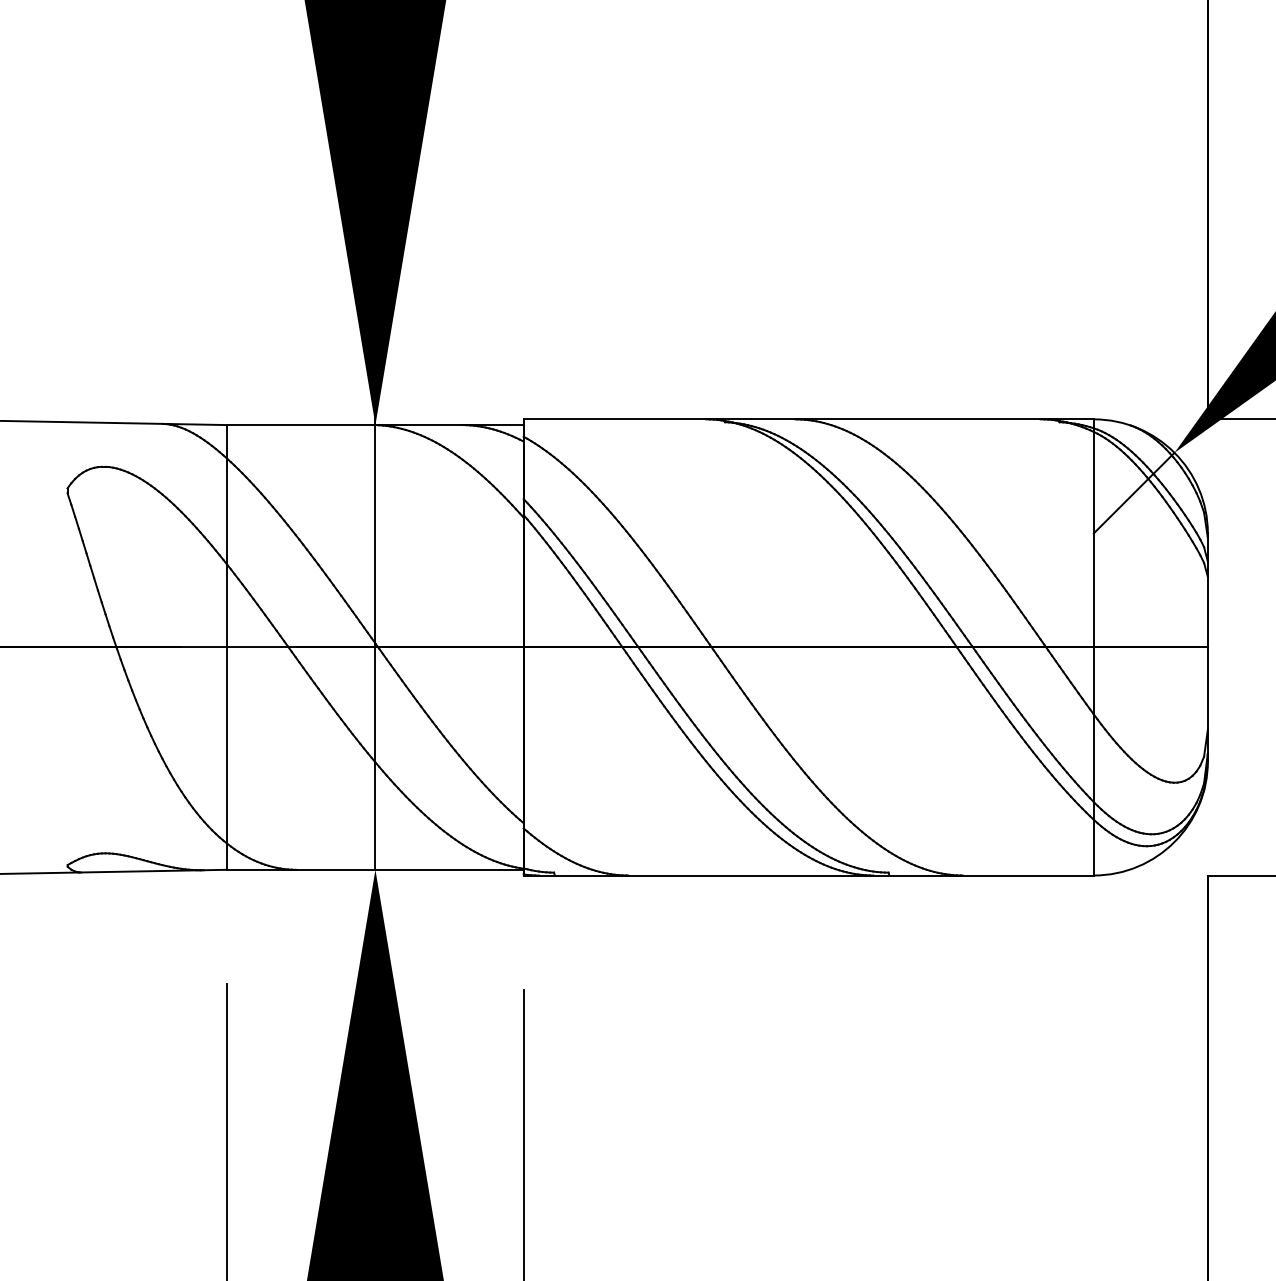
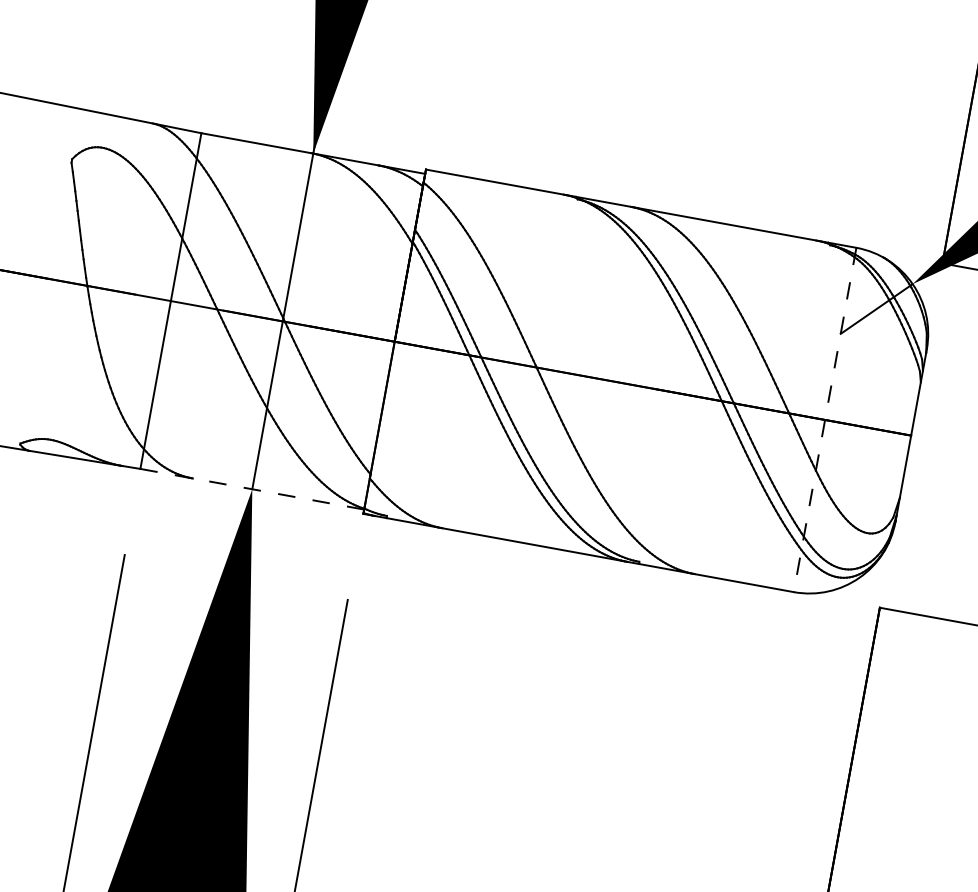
line: (1093, 647) -> (824, 419), solid -> dashed
line: (375, 869) -> (252, 489), solid -> dashed

